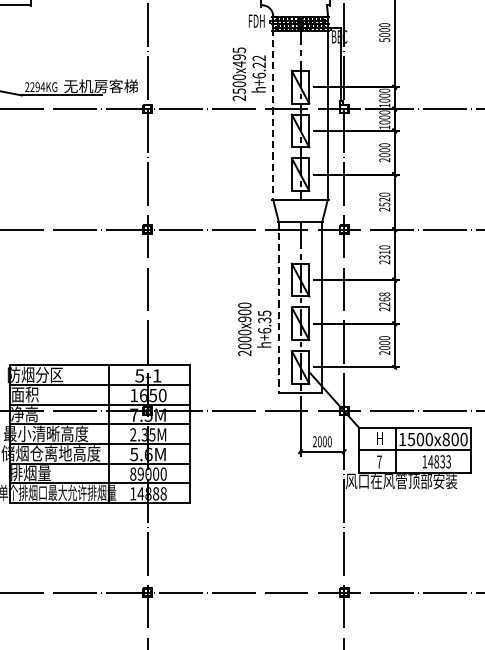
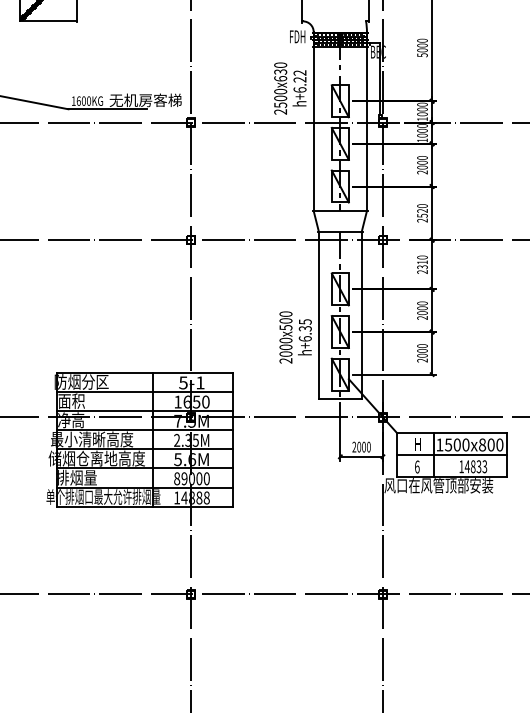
text: (239, 56) -> (280, 71), 2500x495 -> 2500x630
text: (35, 86) -> (81, 100), 2294KG -> 1600KG
line: (273, 109) -> (313, 122), dashed -> solid
text: (384, 299) -> (422, 308), 2268 -> 2000
line: (279, 307) -> (319, 316), dashed -> solid
text: (244, 319) -> (285, 327), 2000x900 -> 2000x500
text: (379, 461) -> (417, 466), 7 -> 6

